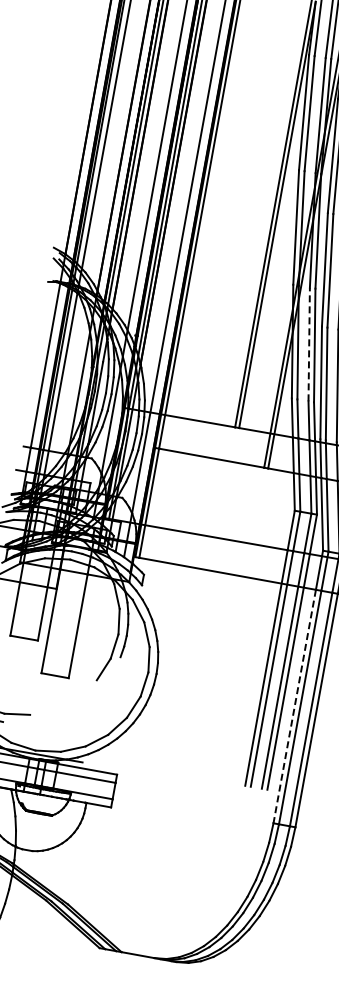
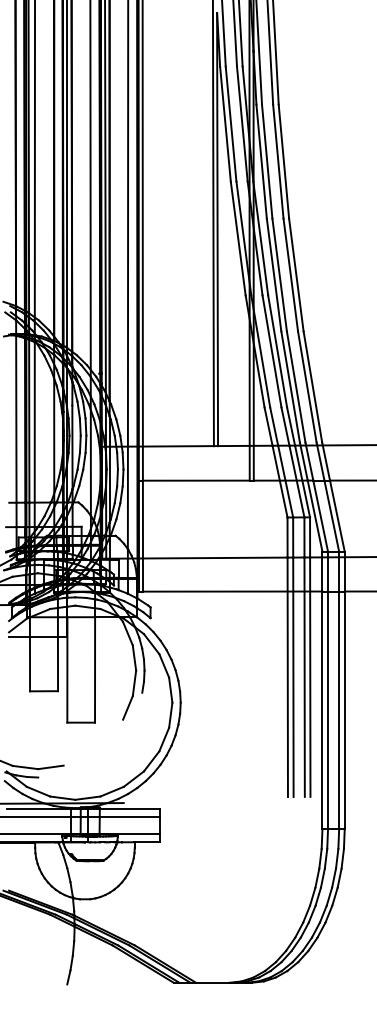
line: (308, 344) -> (271, 351), dashed -> solid
line: (294, 706) -> (322, 710), dashed -> solid

